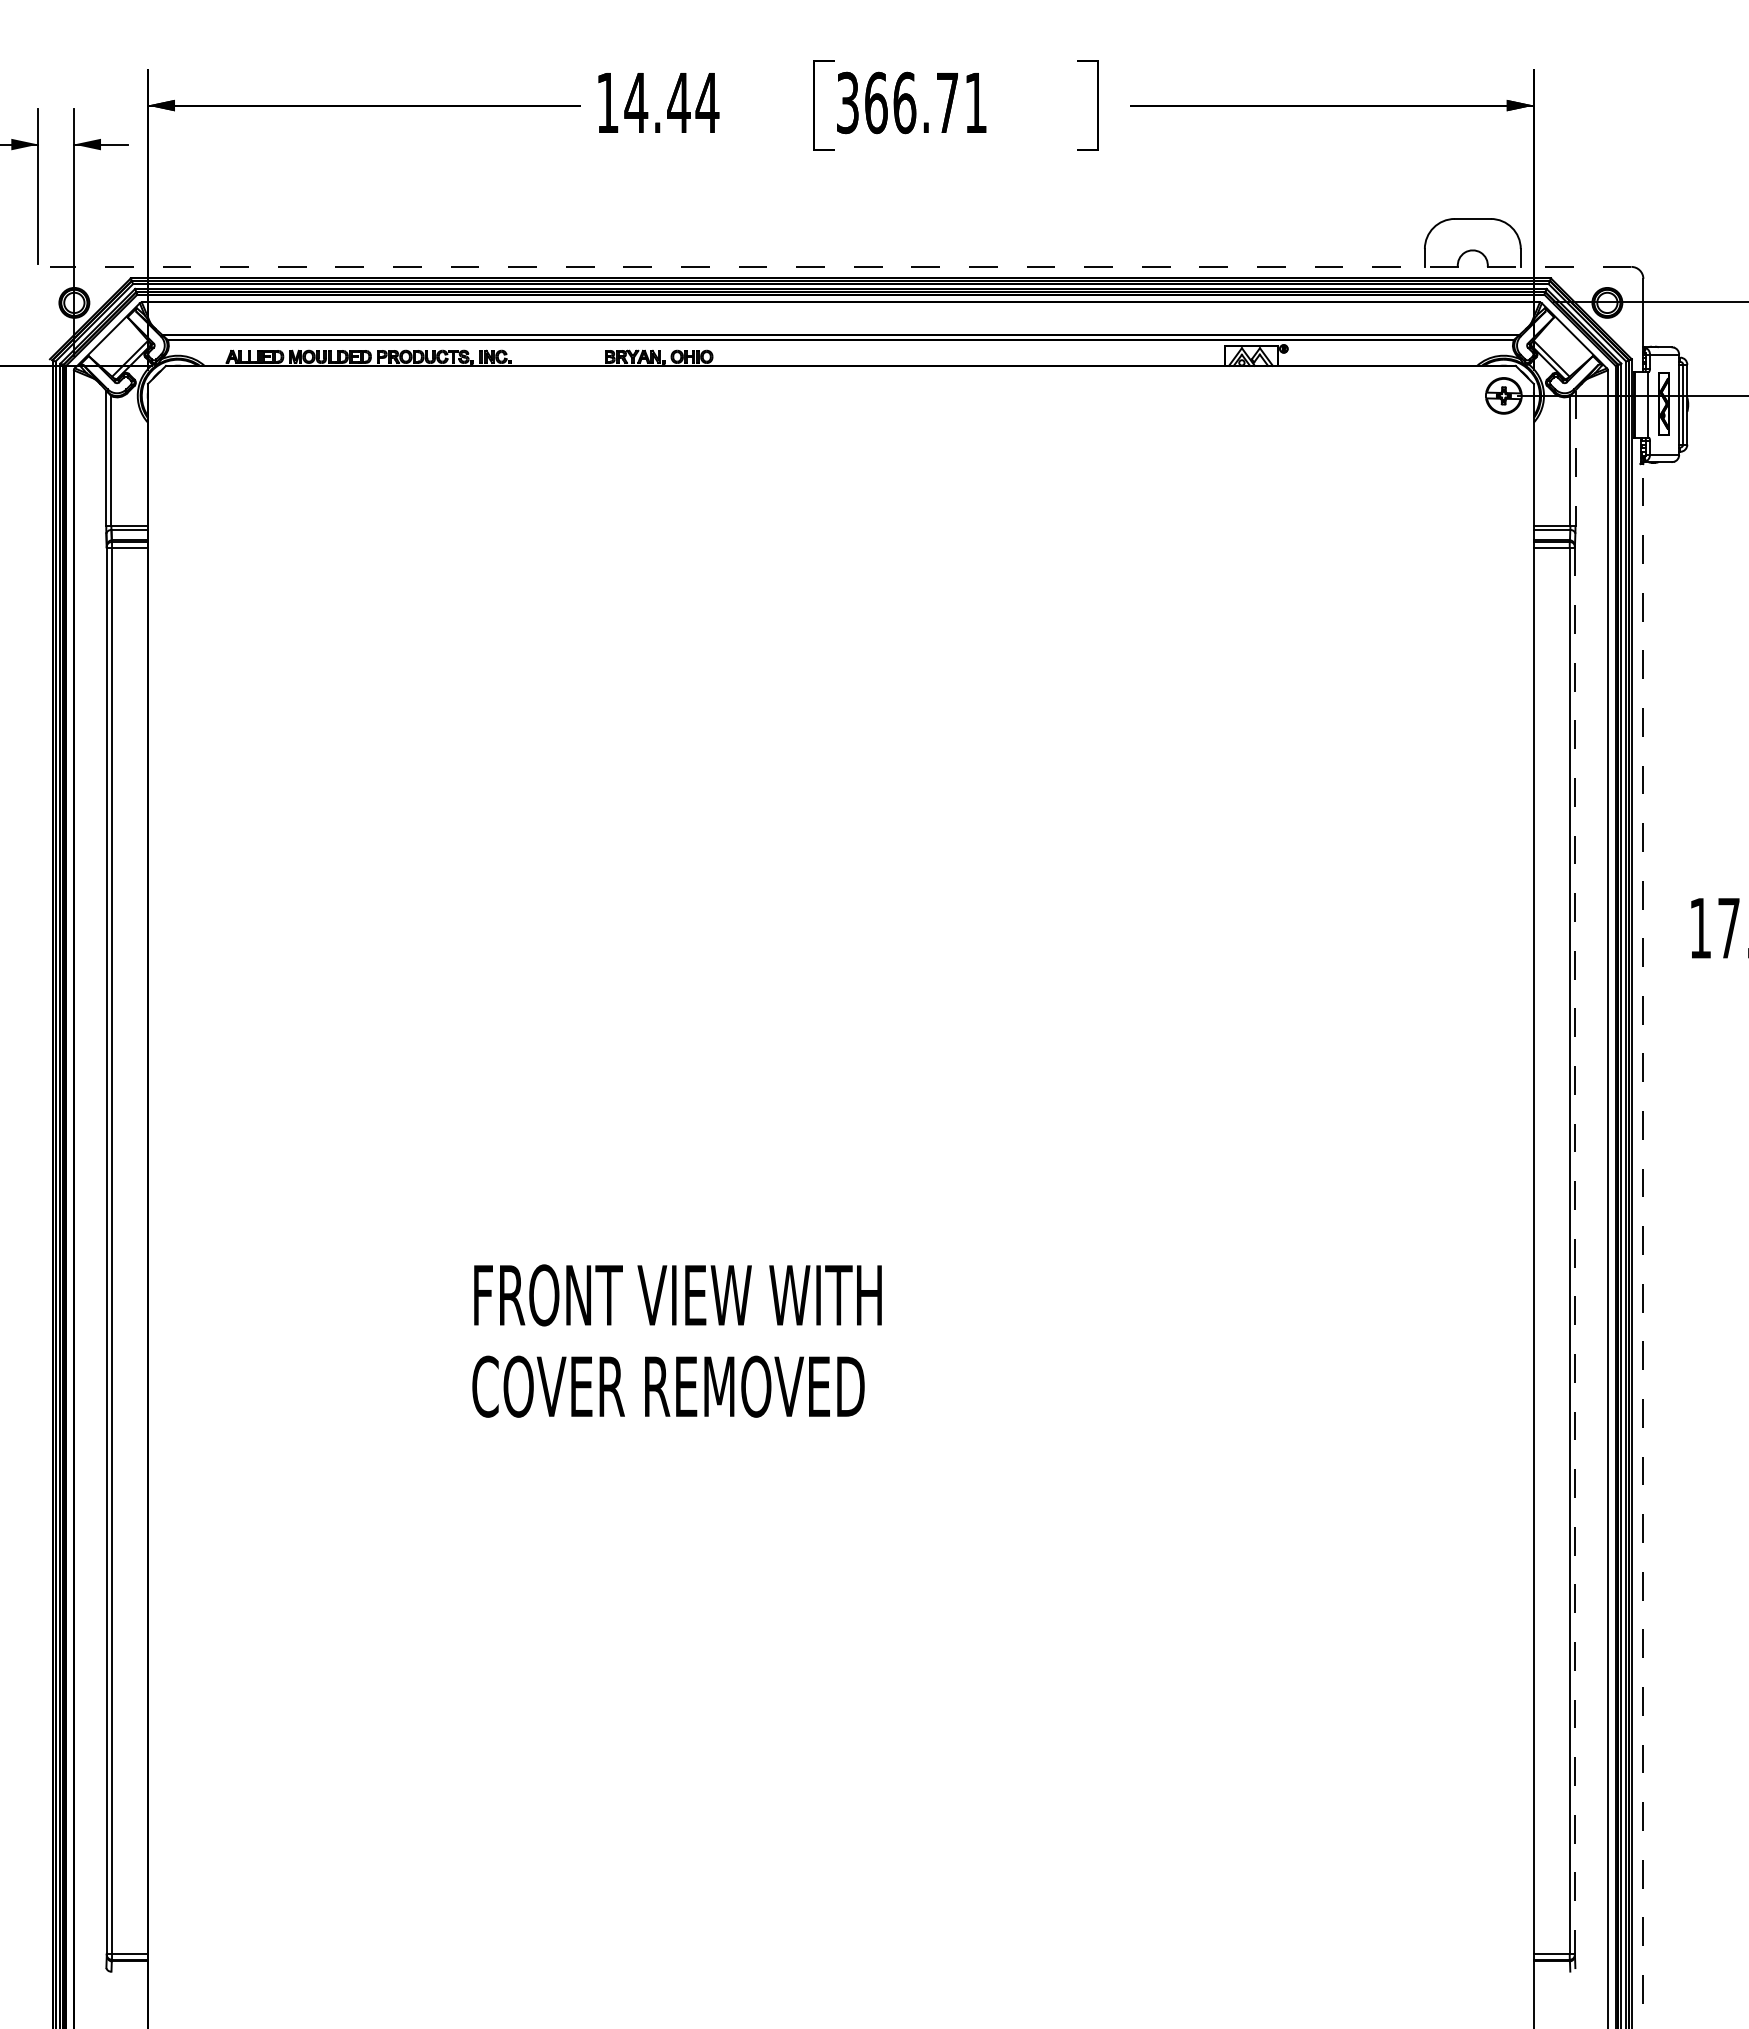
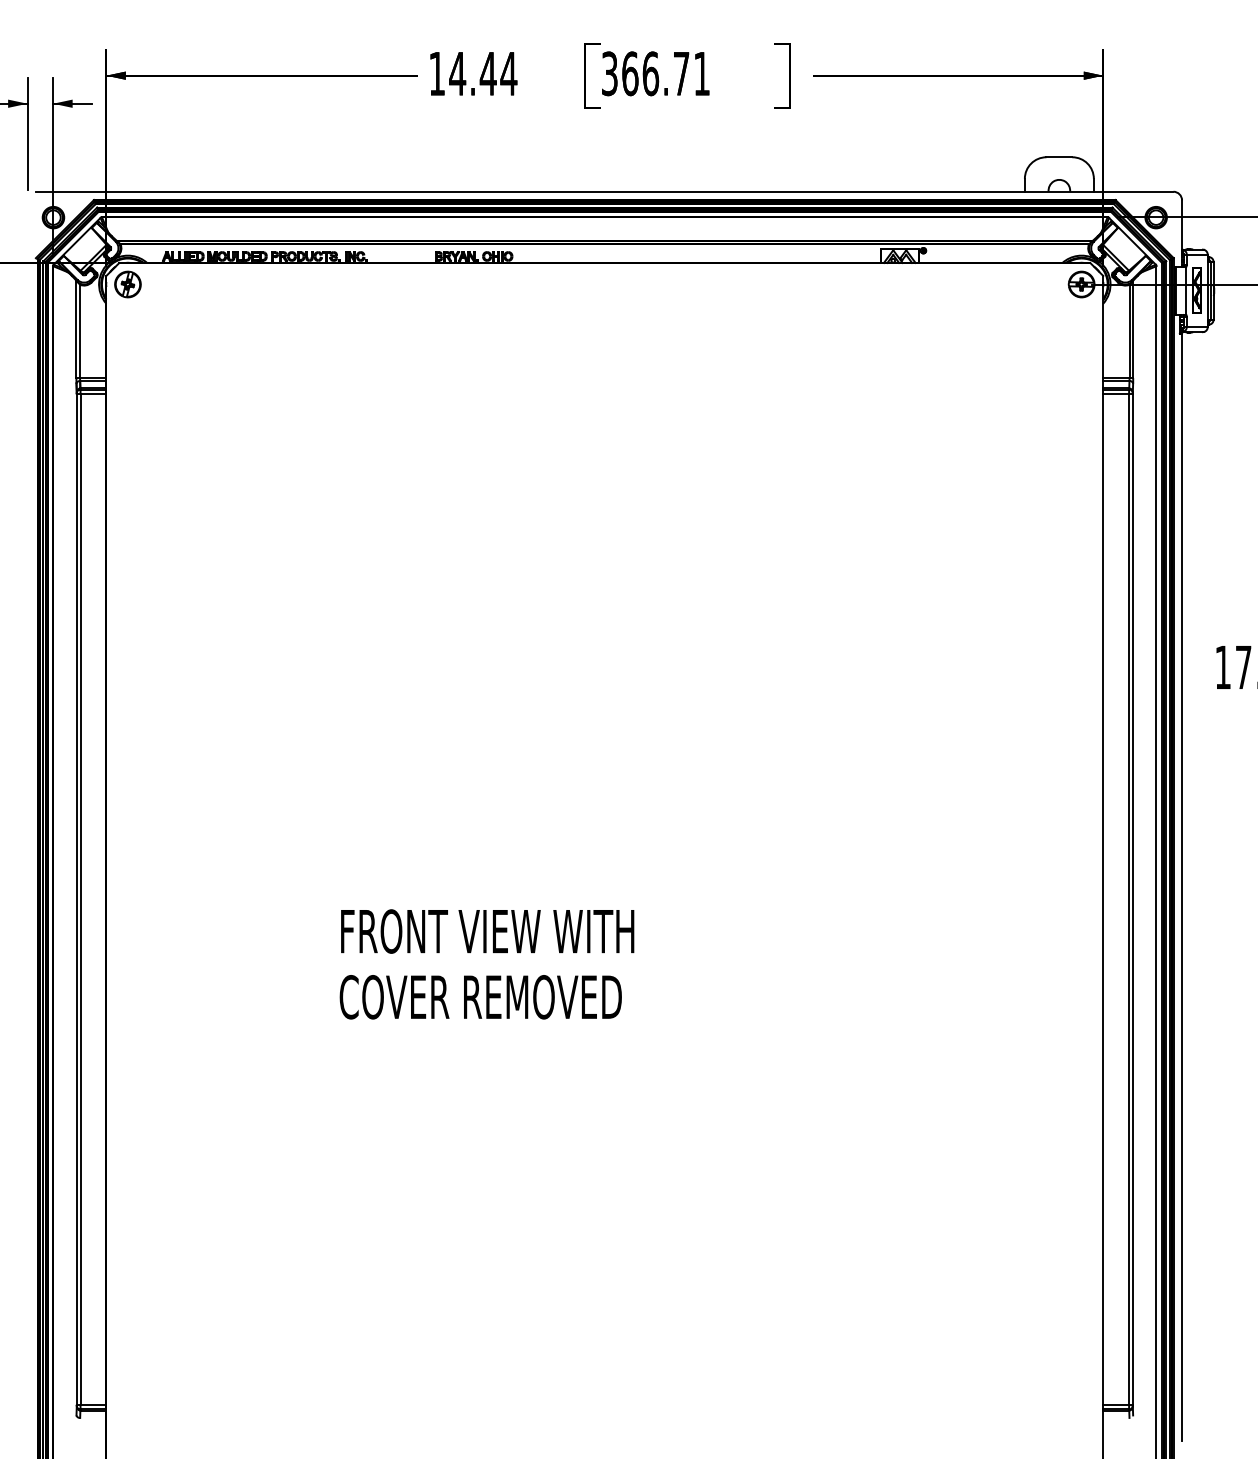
line: (840, 266) -> (604, 191), dashed -> solid
part: (177, 395) -> (127, 284), added
line: (1575, 458) -> (1133, 329), dashed -> solid
line: (1643, 1233) -> (1182, 887), dashed -> solid
line: (1574, 1251) -> (1132, 899), dashed -> solid

